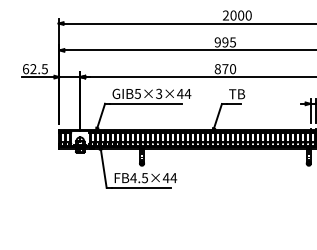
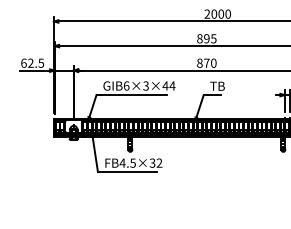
text: (217, 42) -> (199, 38), 995 -> 895
text: (137, 93) -> (126, 85), GIB5×3×44 -> GIB6×3×44
text: (169, 178) -> (155, 163), FB4.5×44 -> FB4.5×32

